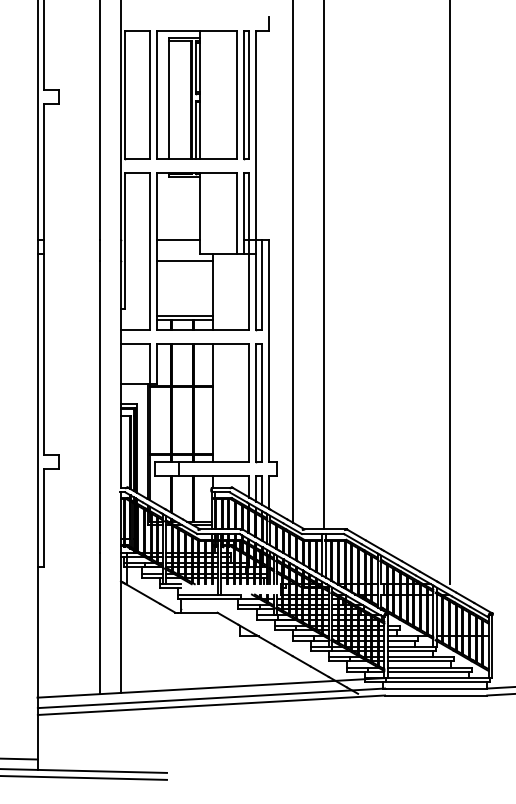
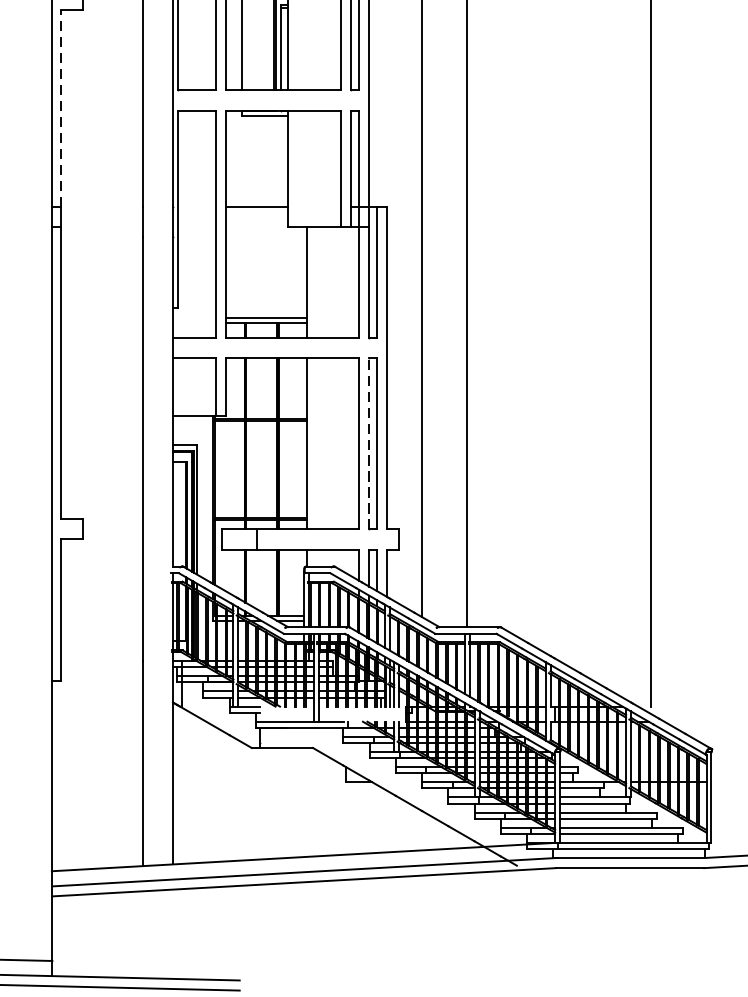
line: (44, 172) -> (61, 109), solid -> dashed
line: (185, 260) -> (266, 237), removed
line: (256, 403) -> (369, 444), solid -> dashed

